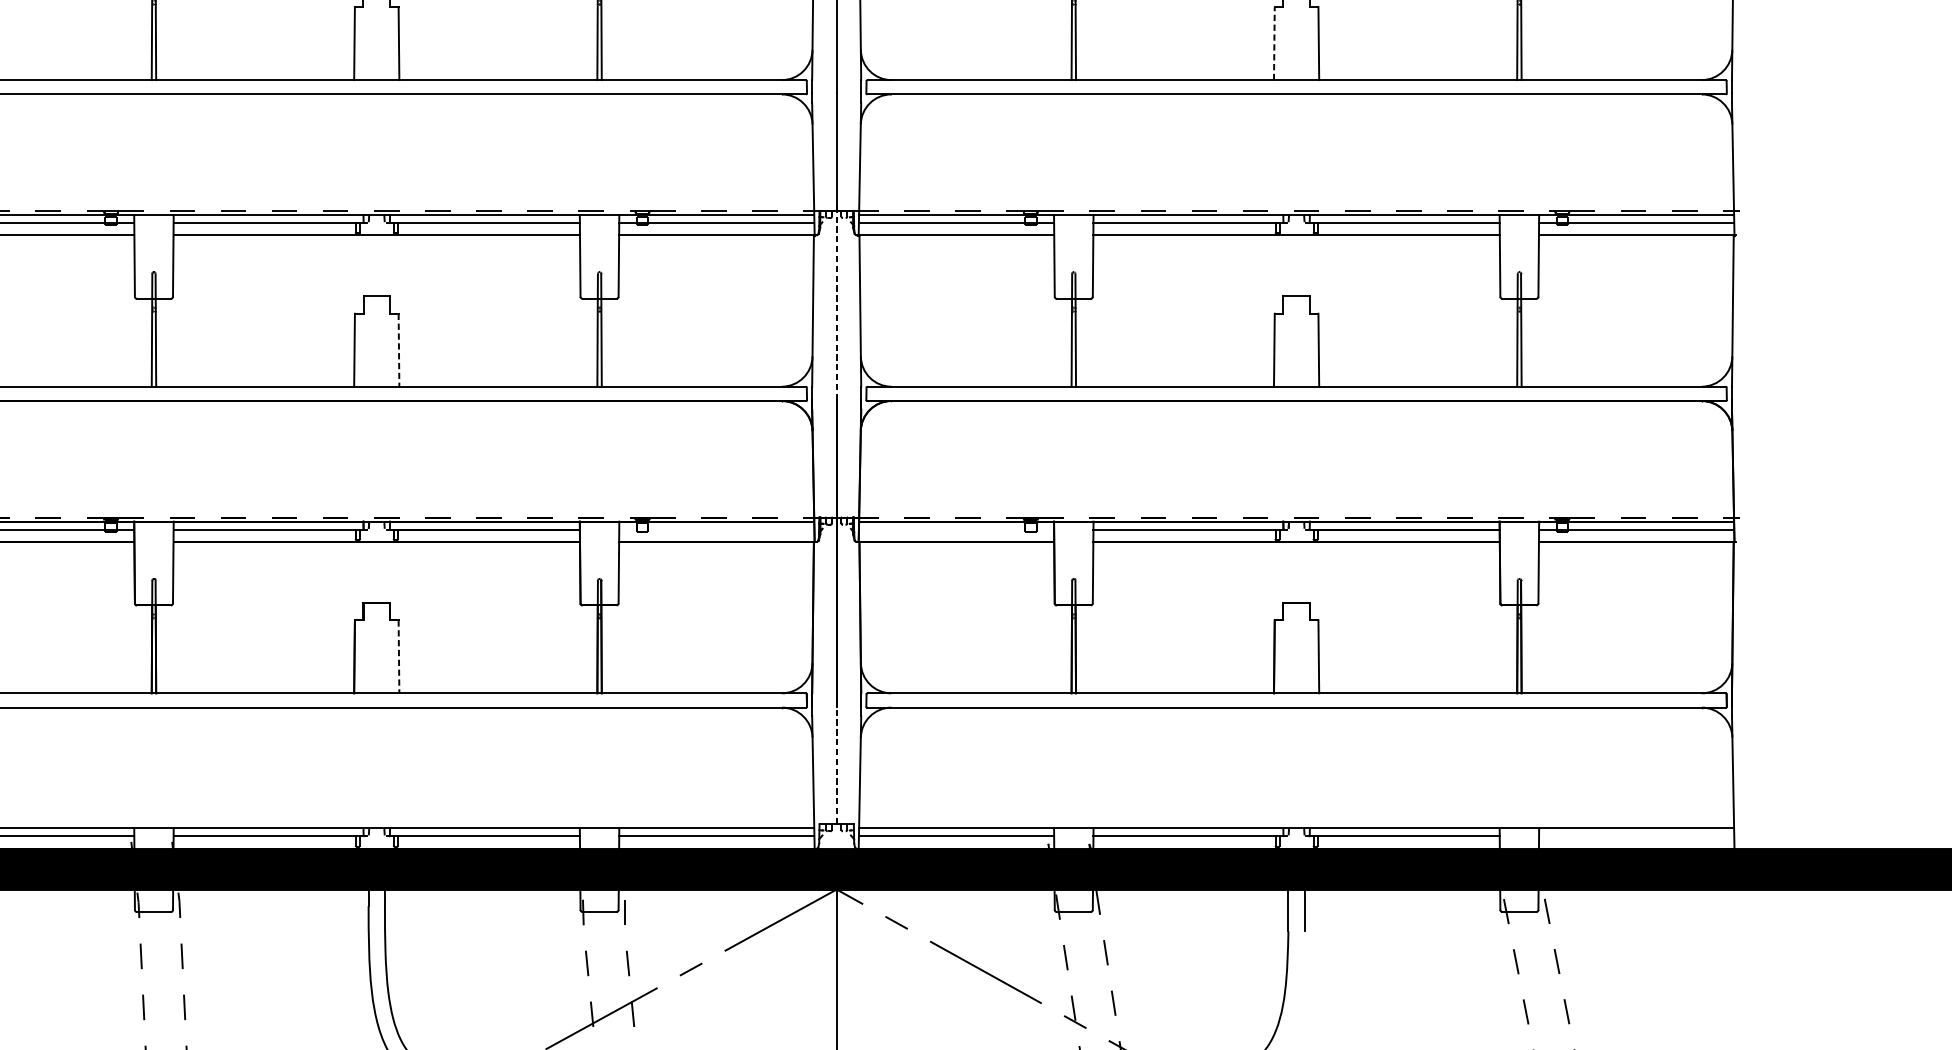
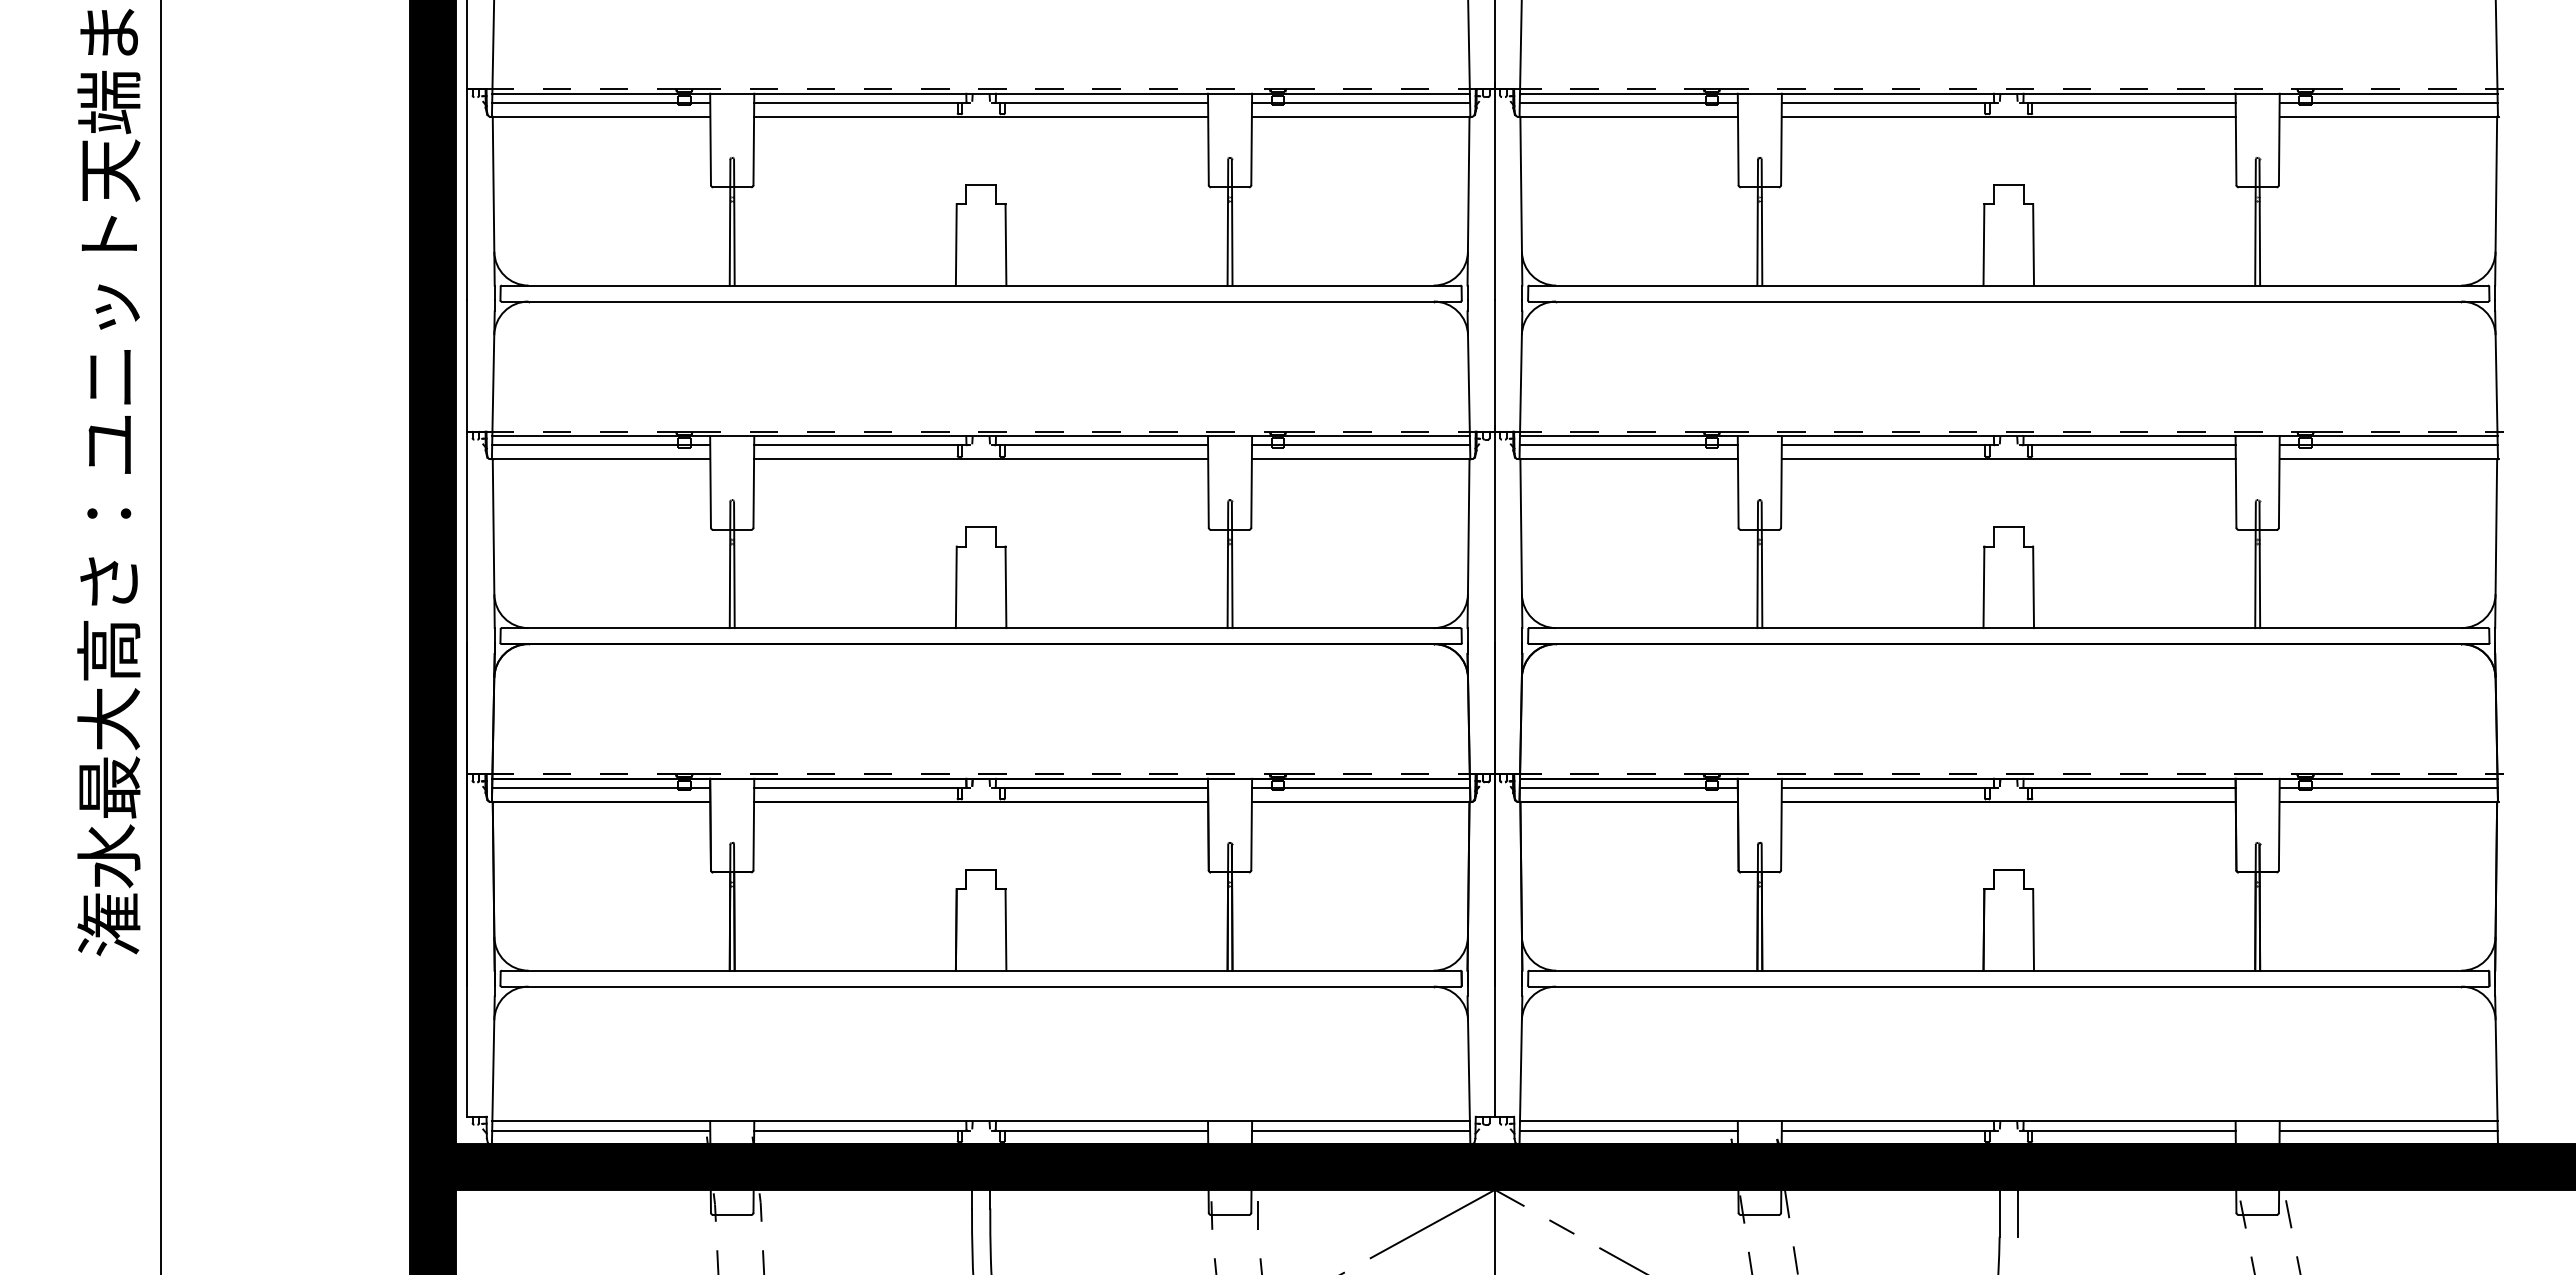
line: (1273, 43) -> (1983, 244), dashed -> solid
line: (836, 305) -> (1494, 537), dashed -> solid
line: (398, 350) -> (1005, 587), dashed -> solid
line: (717, 529) -> (1361, 787), added
line: (956, 529) -> (1628, 787), added
line: (398, 656) -> (1005, 929), dashed -> solid
line: (836, 765) -> (1494, 1051), dashed -> solid
line: (1636, 836) -> (2388, 1130), added

